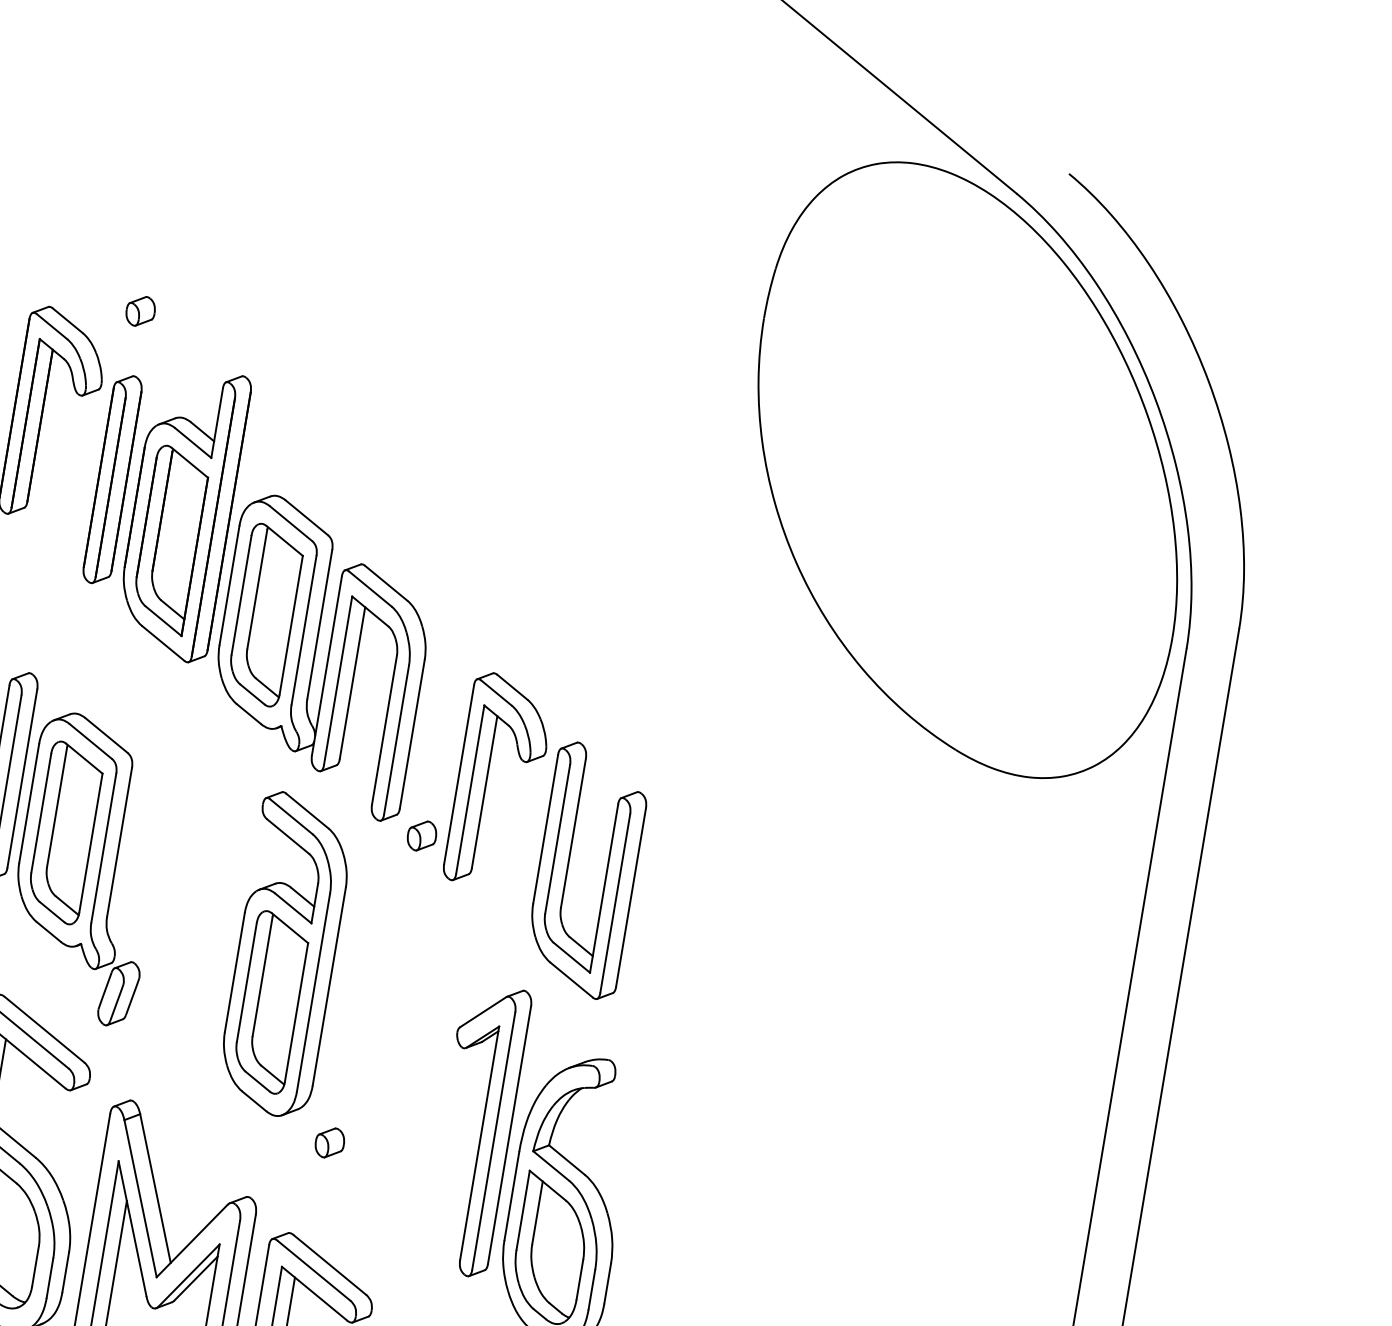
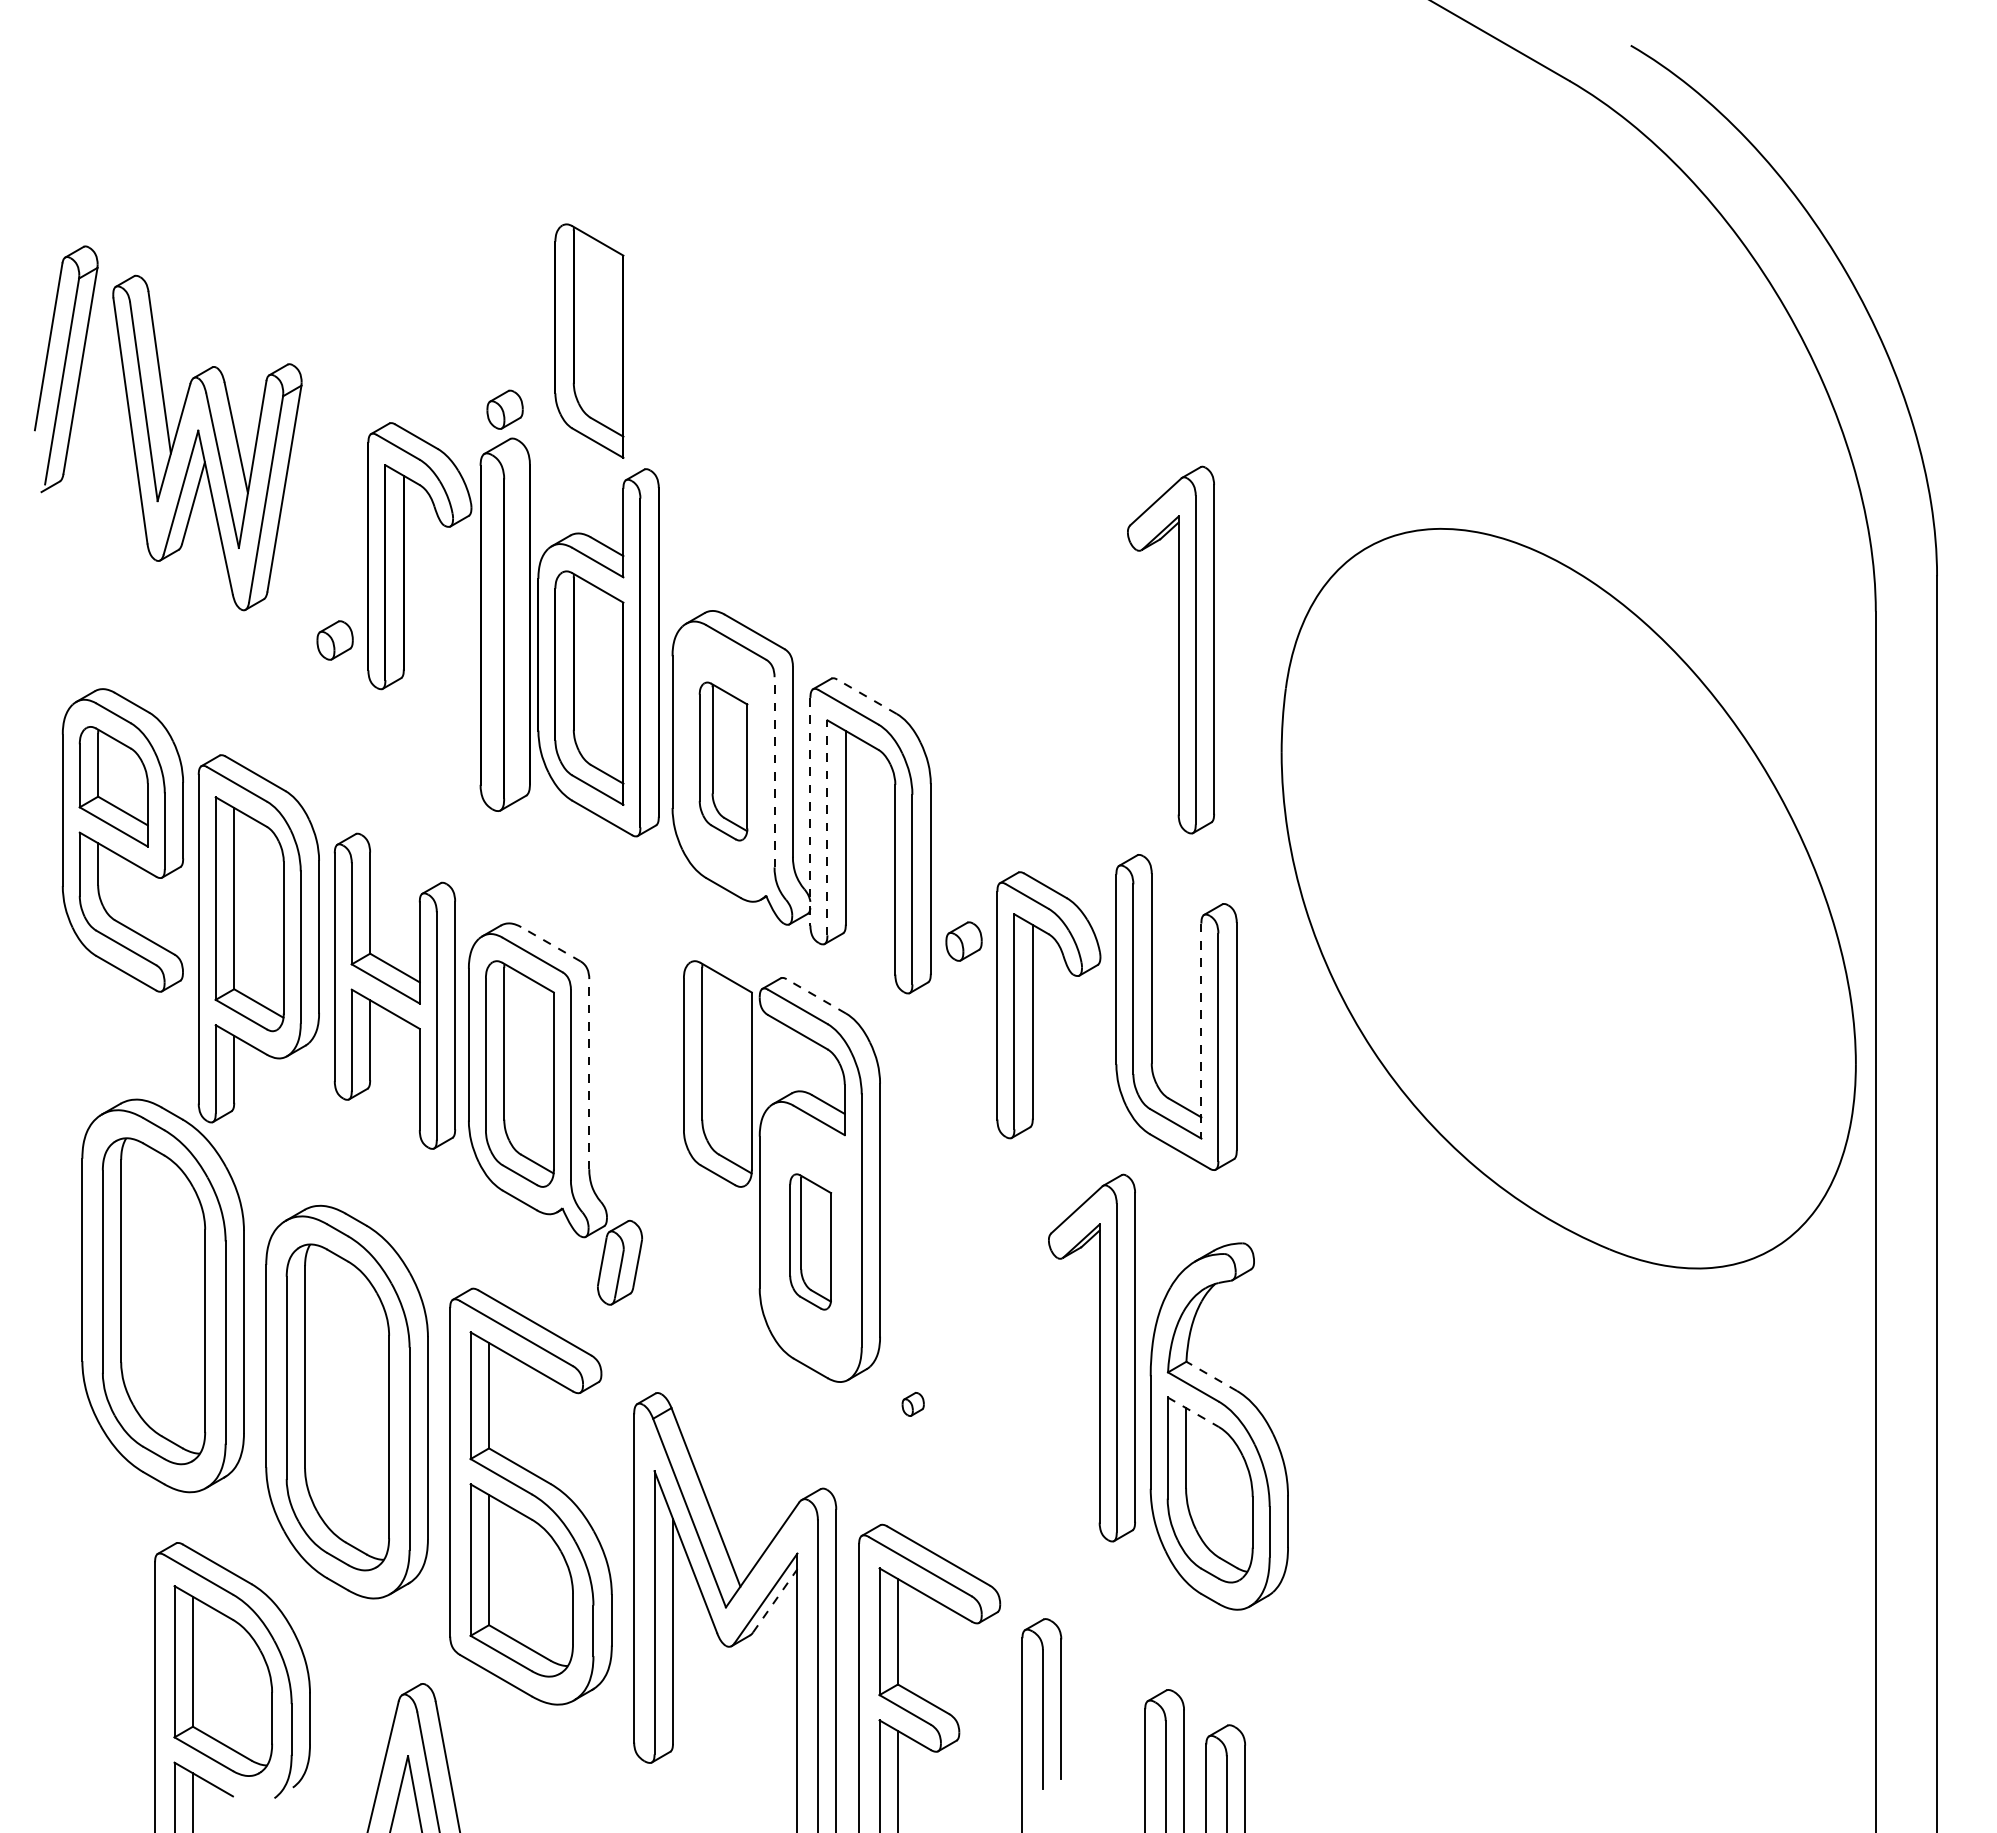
part: (215, 268) -> (589, 340), added
part: (969, 469) -> (1568, 898), moved
part: (112, 479) -> (504, 624), size x1.4
line: (385, 583) -> (866, 696), solid -> dashed
part: (636, 587) -> (1178, 649), added
part: (265, 615) -> (723, 761), size x0.7
line: (304, 629) -> (774, 771), solid -> dashed
line: (327, 665) -> (810, 811), solid -> dashed
line: (338, 680) -> (827, 827), solid -> dashed
line: (106, 735) -> (550, 944), solid -> dashed
part: (487, 779) -> (1033, 1005), moved
line: (306, 811) -> (815, 996), solid -> dashed
part: (421, 835) -> (963, 941), moved
line: (119, 841) -> (589, 1073), solid -> dashed
part: (219, 858) -> (717, 1073), added
line: (604, 888) -> (1201, 1031), solid -> dashed
part: (270, 1002) -> (810, 1241), size x0.6
part: (329, 1142) -> (912, 1404), size x0.6
line: (566, 1160) -> (1211, 1376), solid -> dashed
line: (547, 1185) -> (1193, 1412), solid -> dashed
line: (196, 1278) -> (775, 1600), solid -> dashed

